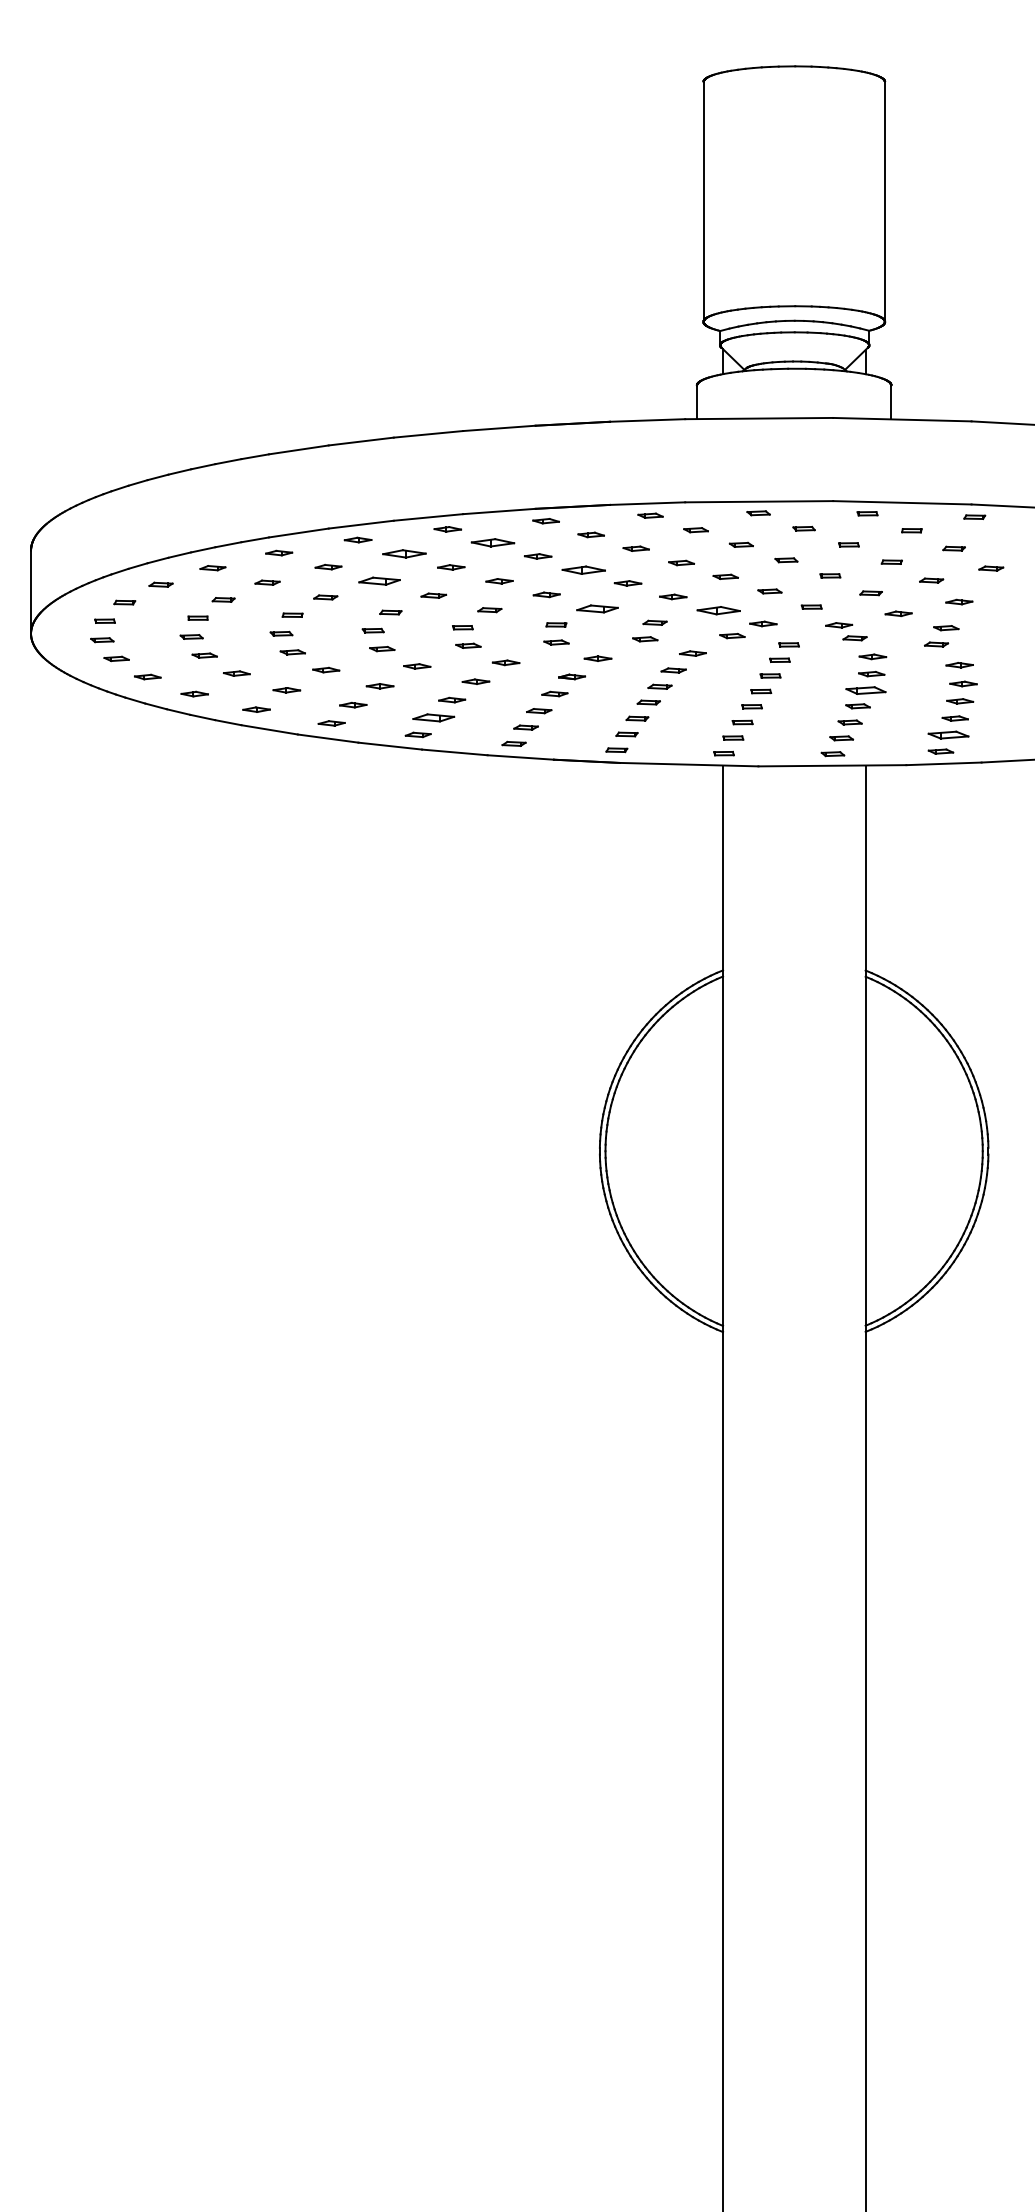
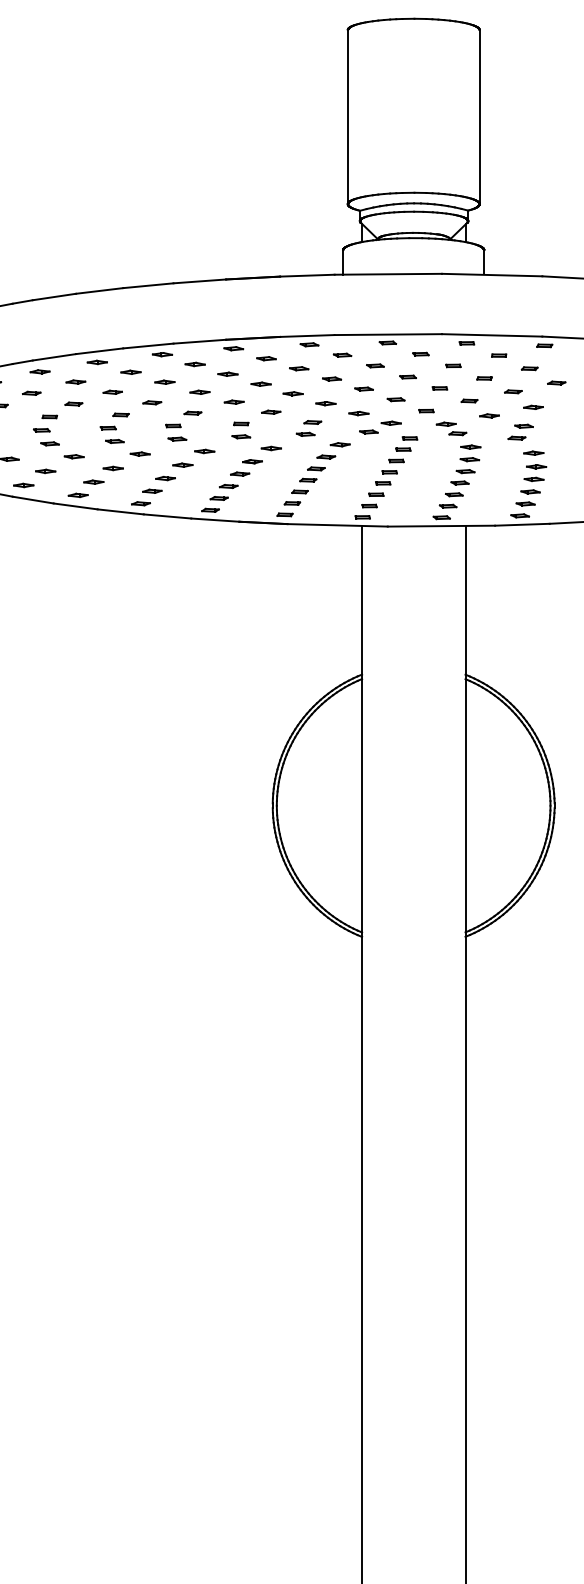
part: (492, 542) -> (194, 364), size x0.62
part: (404, 553) -> (131, 372), size x0.62
part: (583, 569) -> (260, 383), size x0.62
part: (378, 581) -> (112, 392), size x0.62
part: (597, 608) -> (271, 412), size x0.62
part: (718, 610) -> (358, 413), size x0.62
part: (865, 690) -> (465, 471), size x0.62
part: (433, 717) -> (152, 491), size x0.62
part: (948, 735) -> (525, 504), size x0.62

